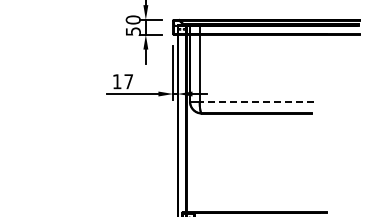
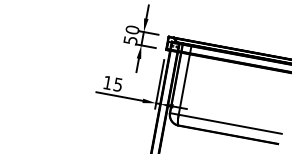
text: (128, 81) -> (117, 84), 17 -> 15
line: (256, 101) -> (229, 123), dashed -> solid

